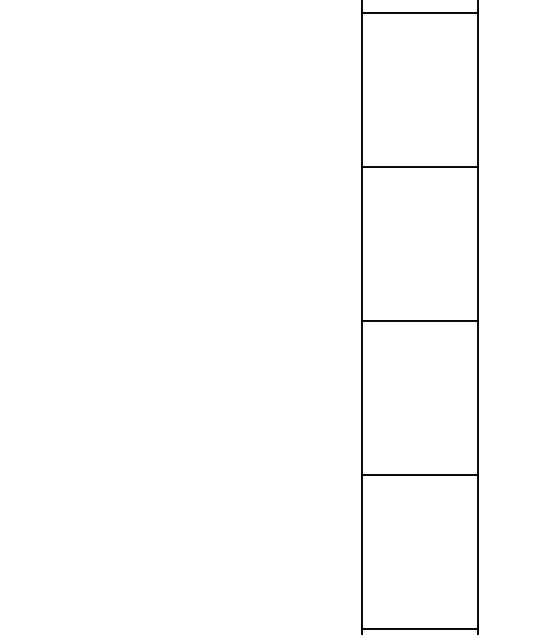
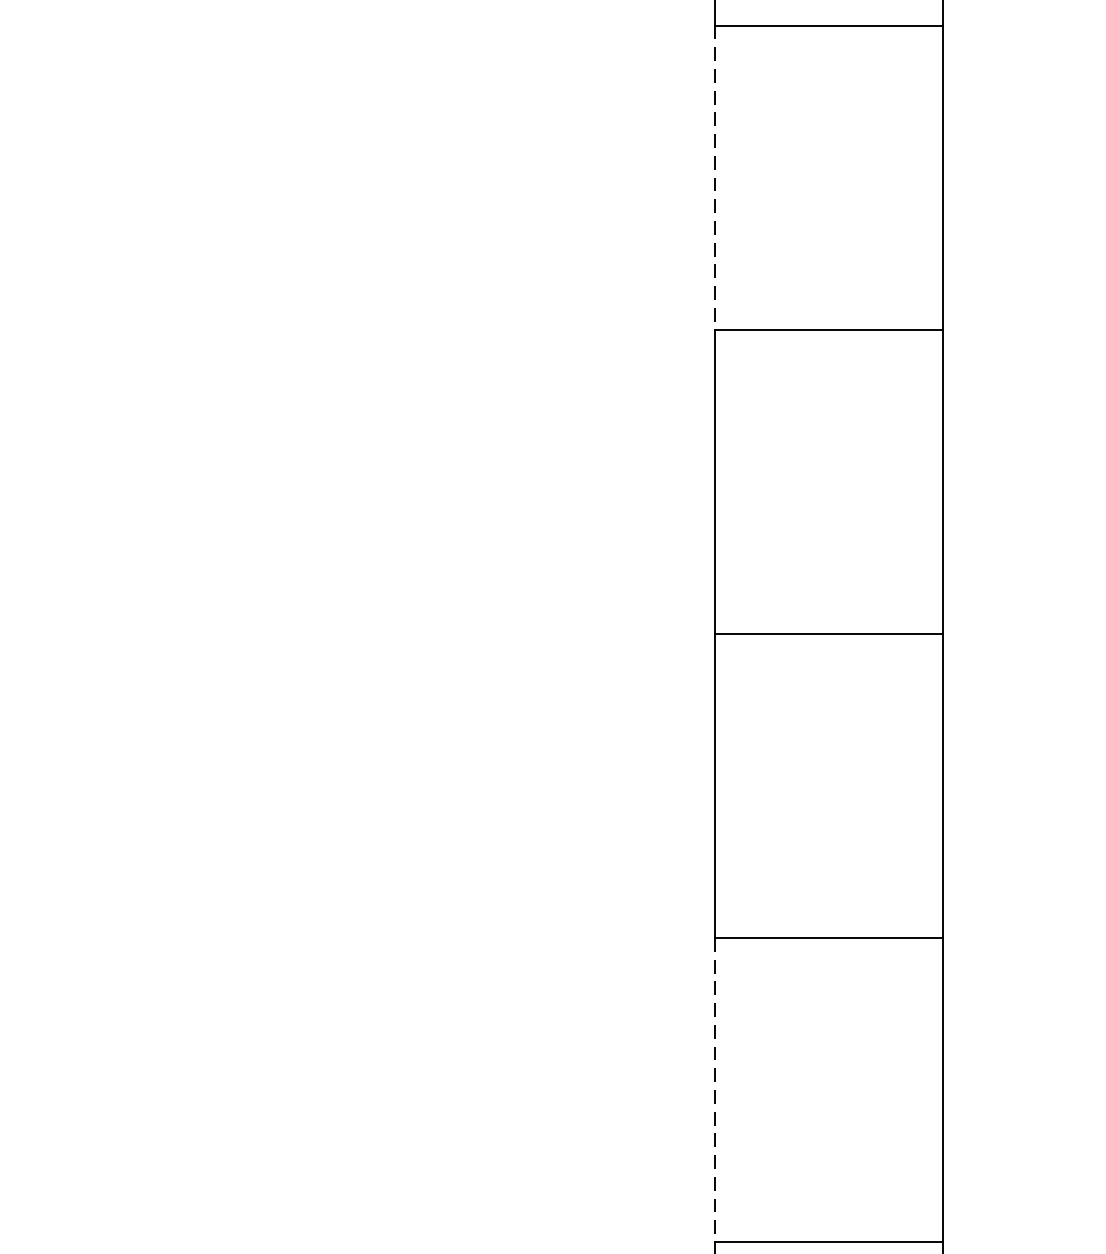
line: (362, 90) -> (715, 178), solid -> dashed
line: (362, 552) -> (715, 1091), solid -> dashed

